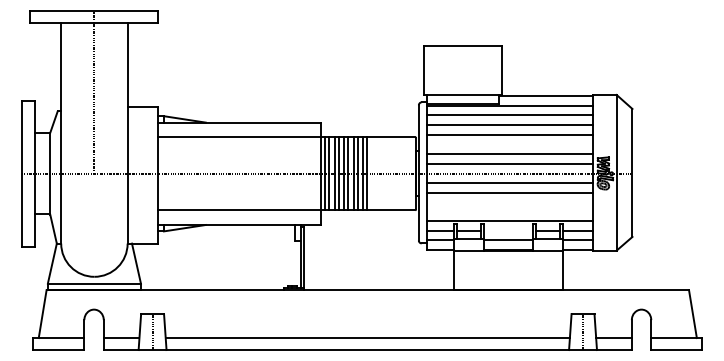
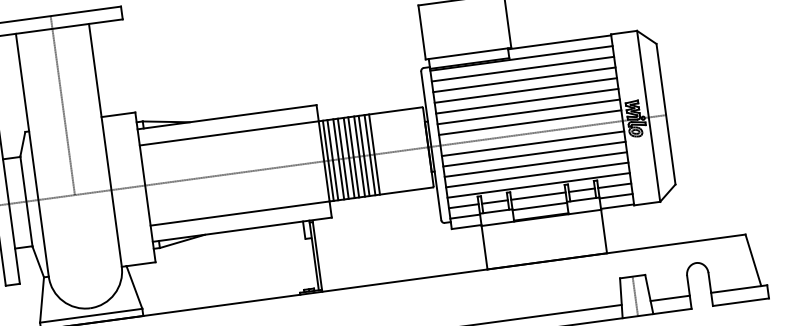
line: (510, 144) -> (527, 101), added
line: (510, 202) -> (536, 164), added
line: (510, 211) -> (537, 174), added
line: (508, 230) -> (538, 195), added

